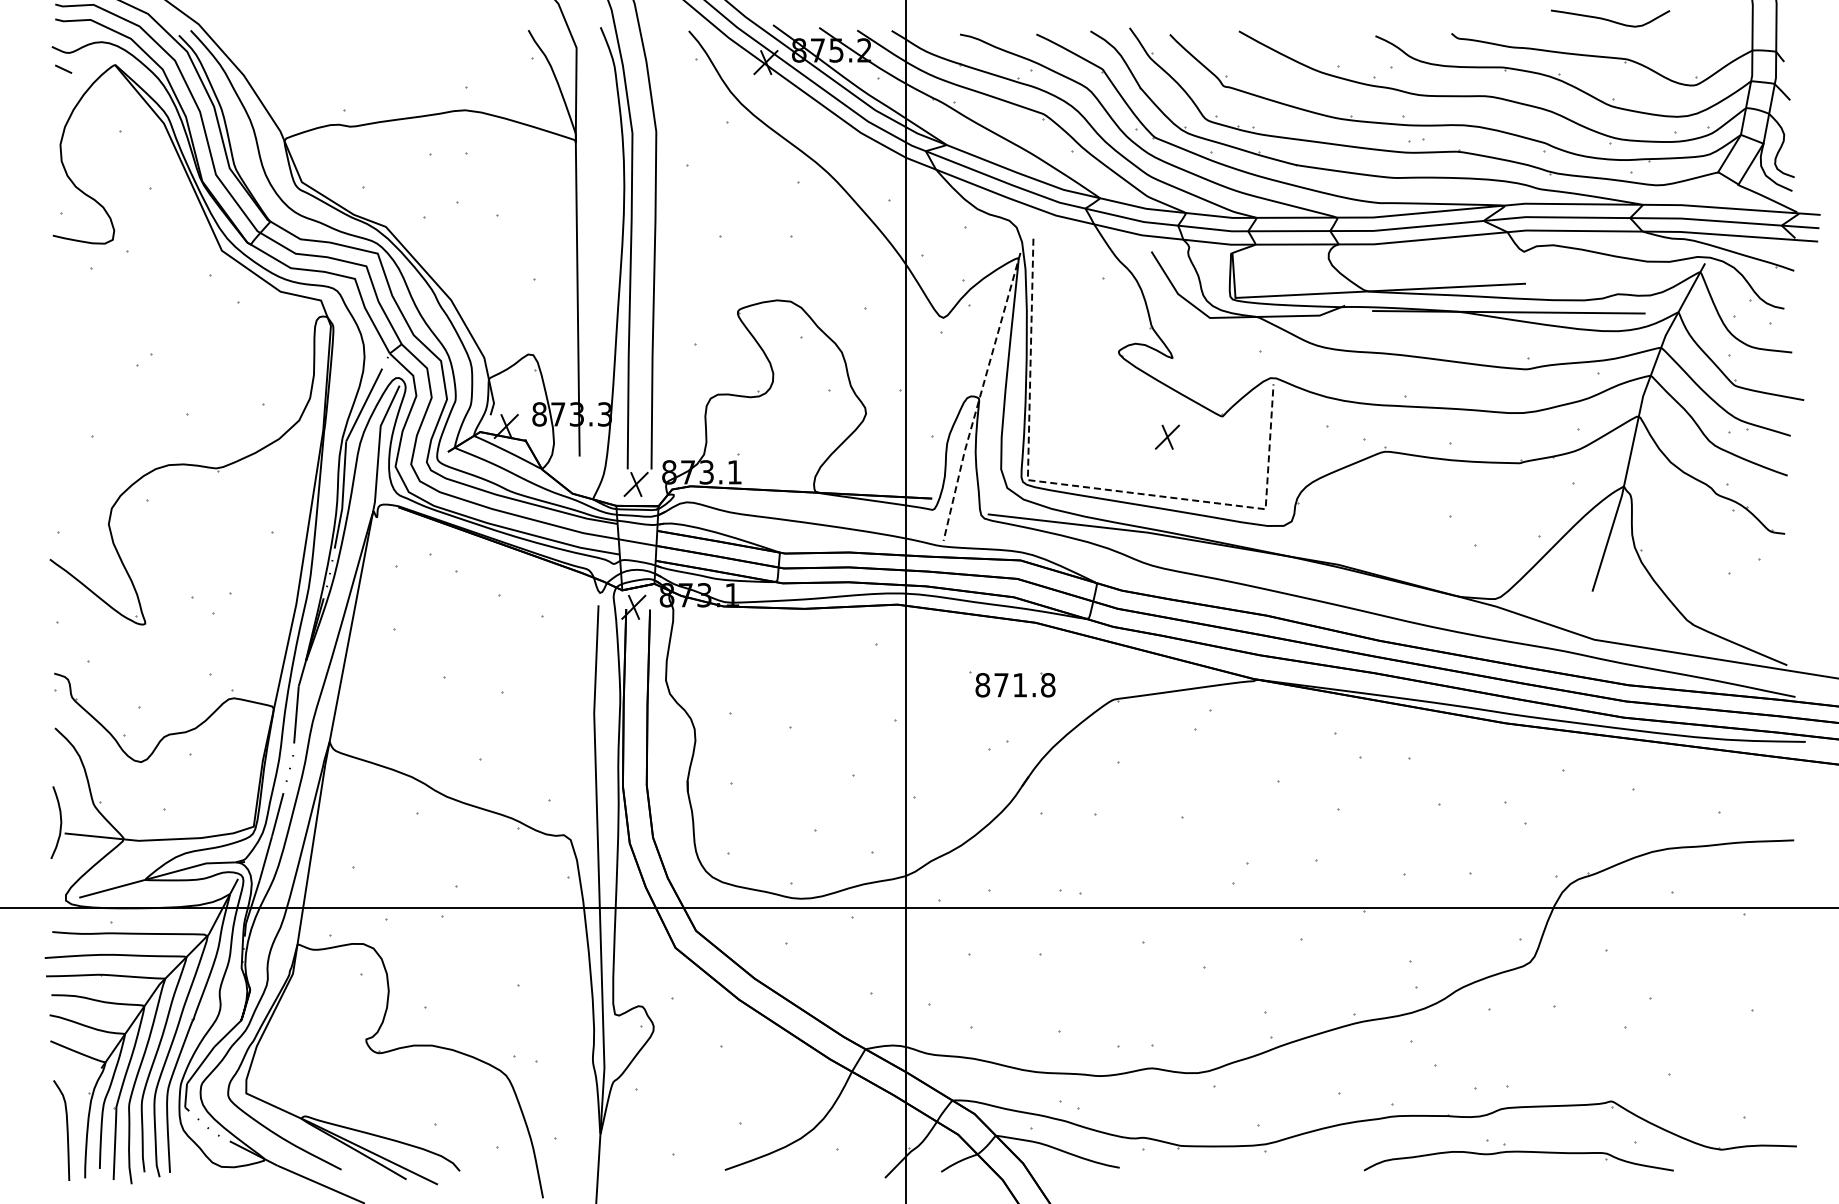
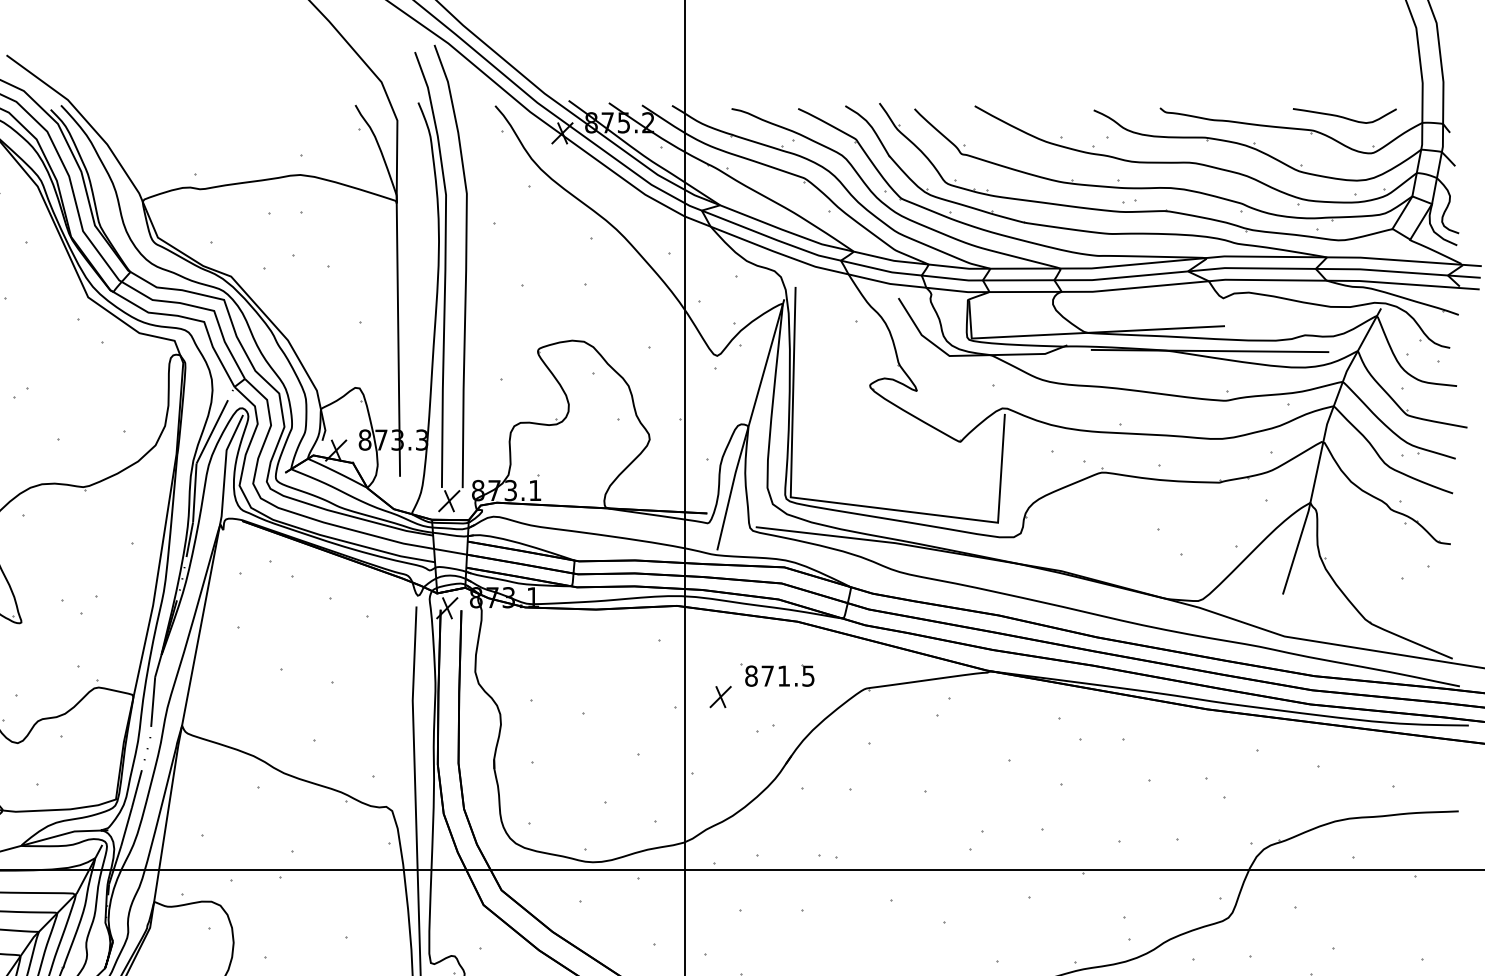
curve: (1609, 19) -> (1343, 116), moved
line: (980, 396) -> (749, 424), dashed -> solid
part: (1166, 436) -> (719, 696), moved
line: (1089, 487) -> (844, 503), dashed -> solid
text: (1048, 685) -> (808, 676), 871.8 -> 871.5

